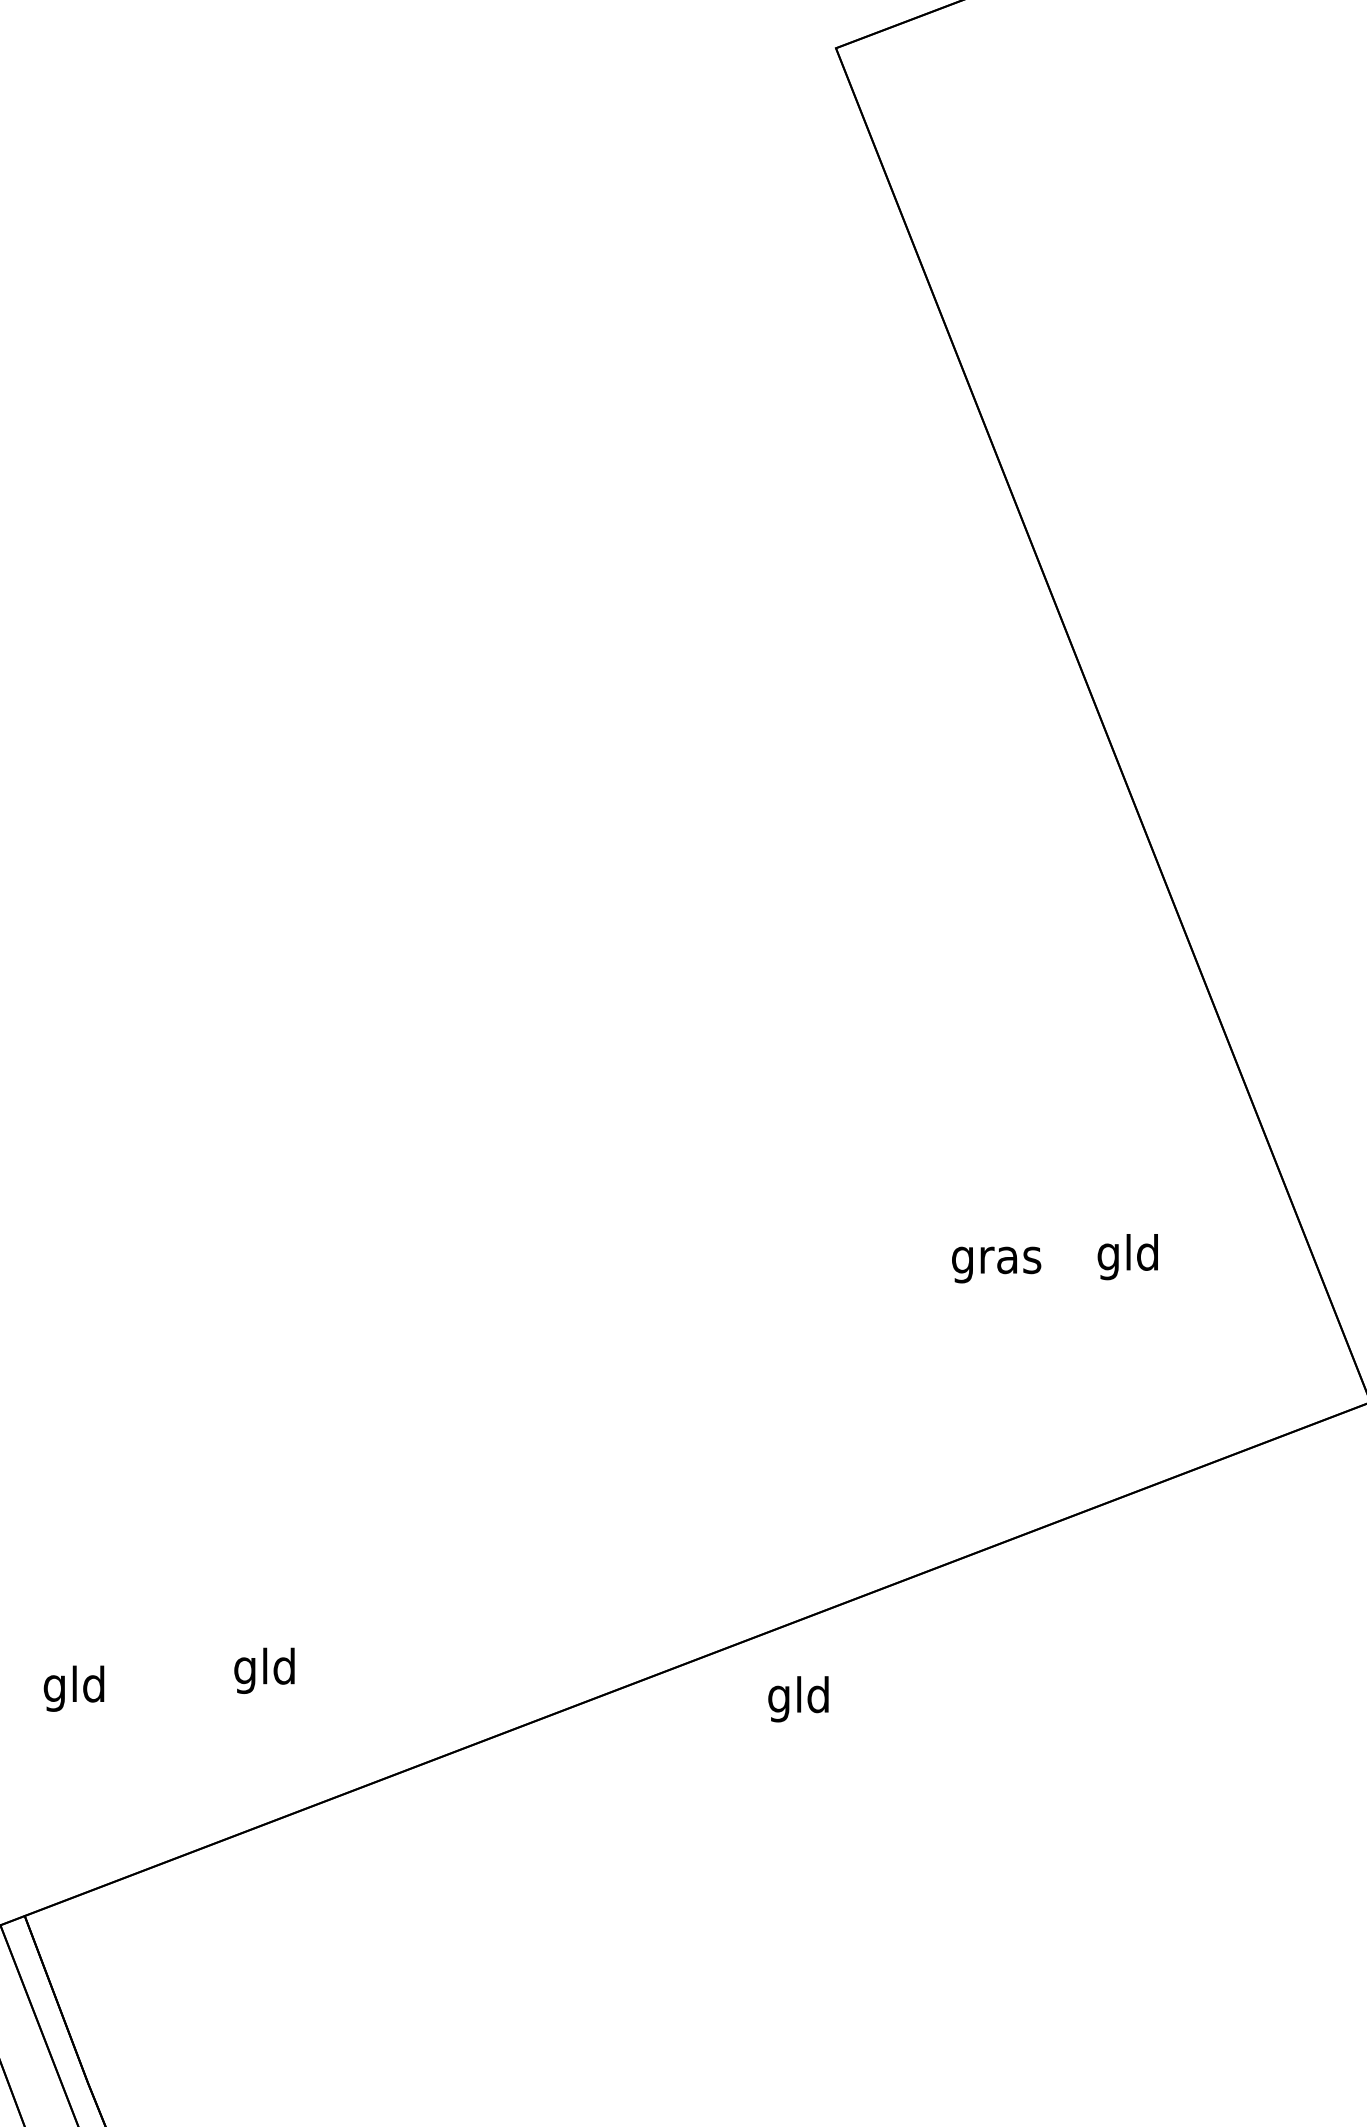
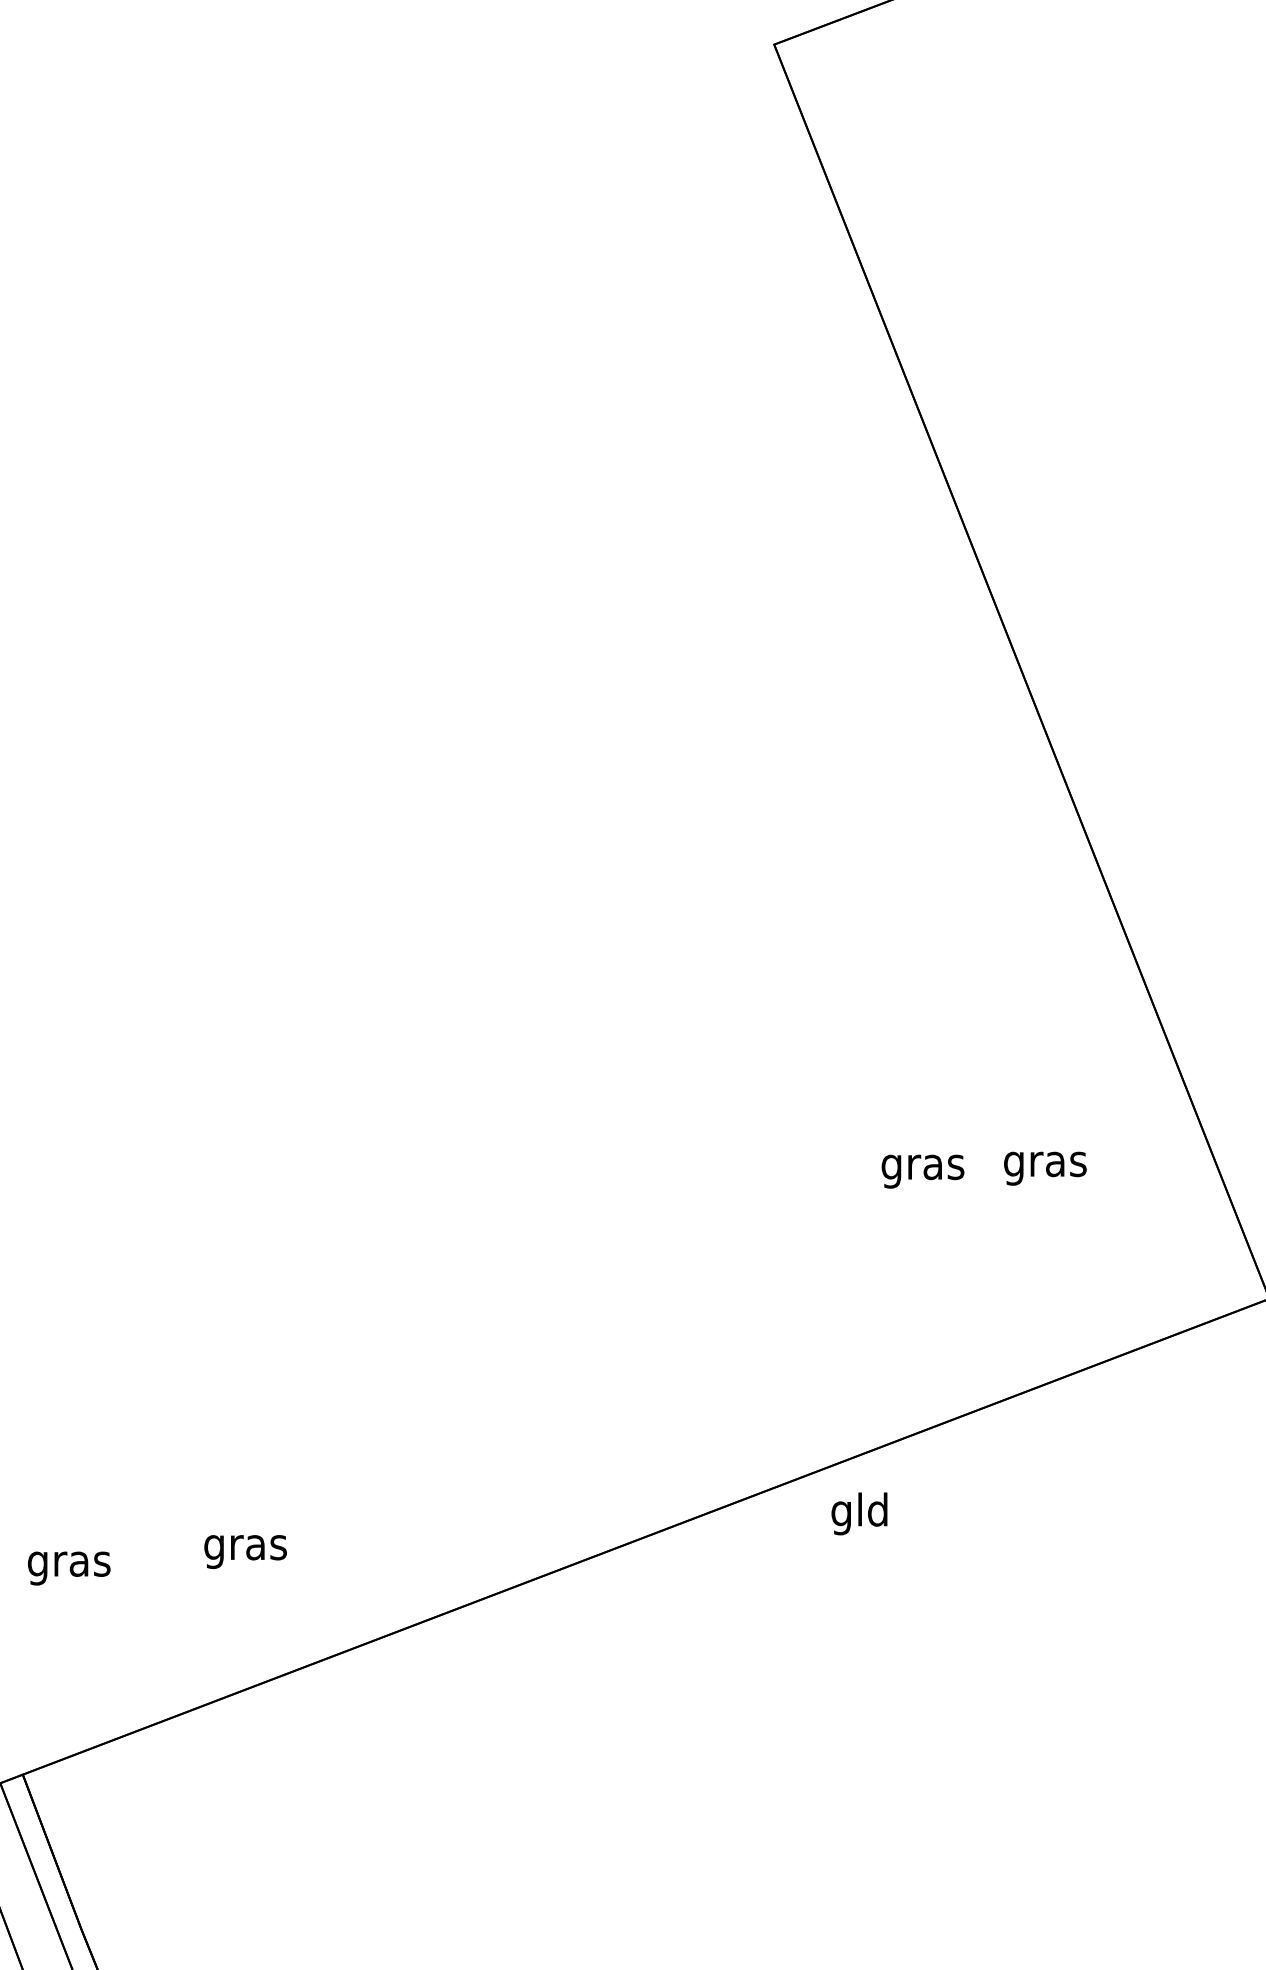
text: (1128, 1256) -> (1045, 1163), gld -> gras
text: (265, 1670) -> (245, 1547), gld -> gras
text: (74, 1688) -> (68, 1563), gld -> gras
text: (798, 1698) -> (859, 1513), moved

